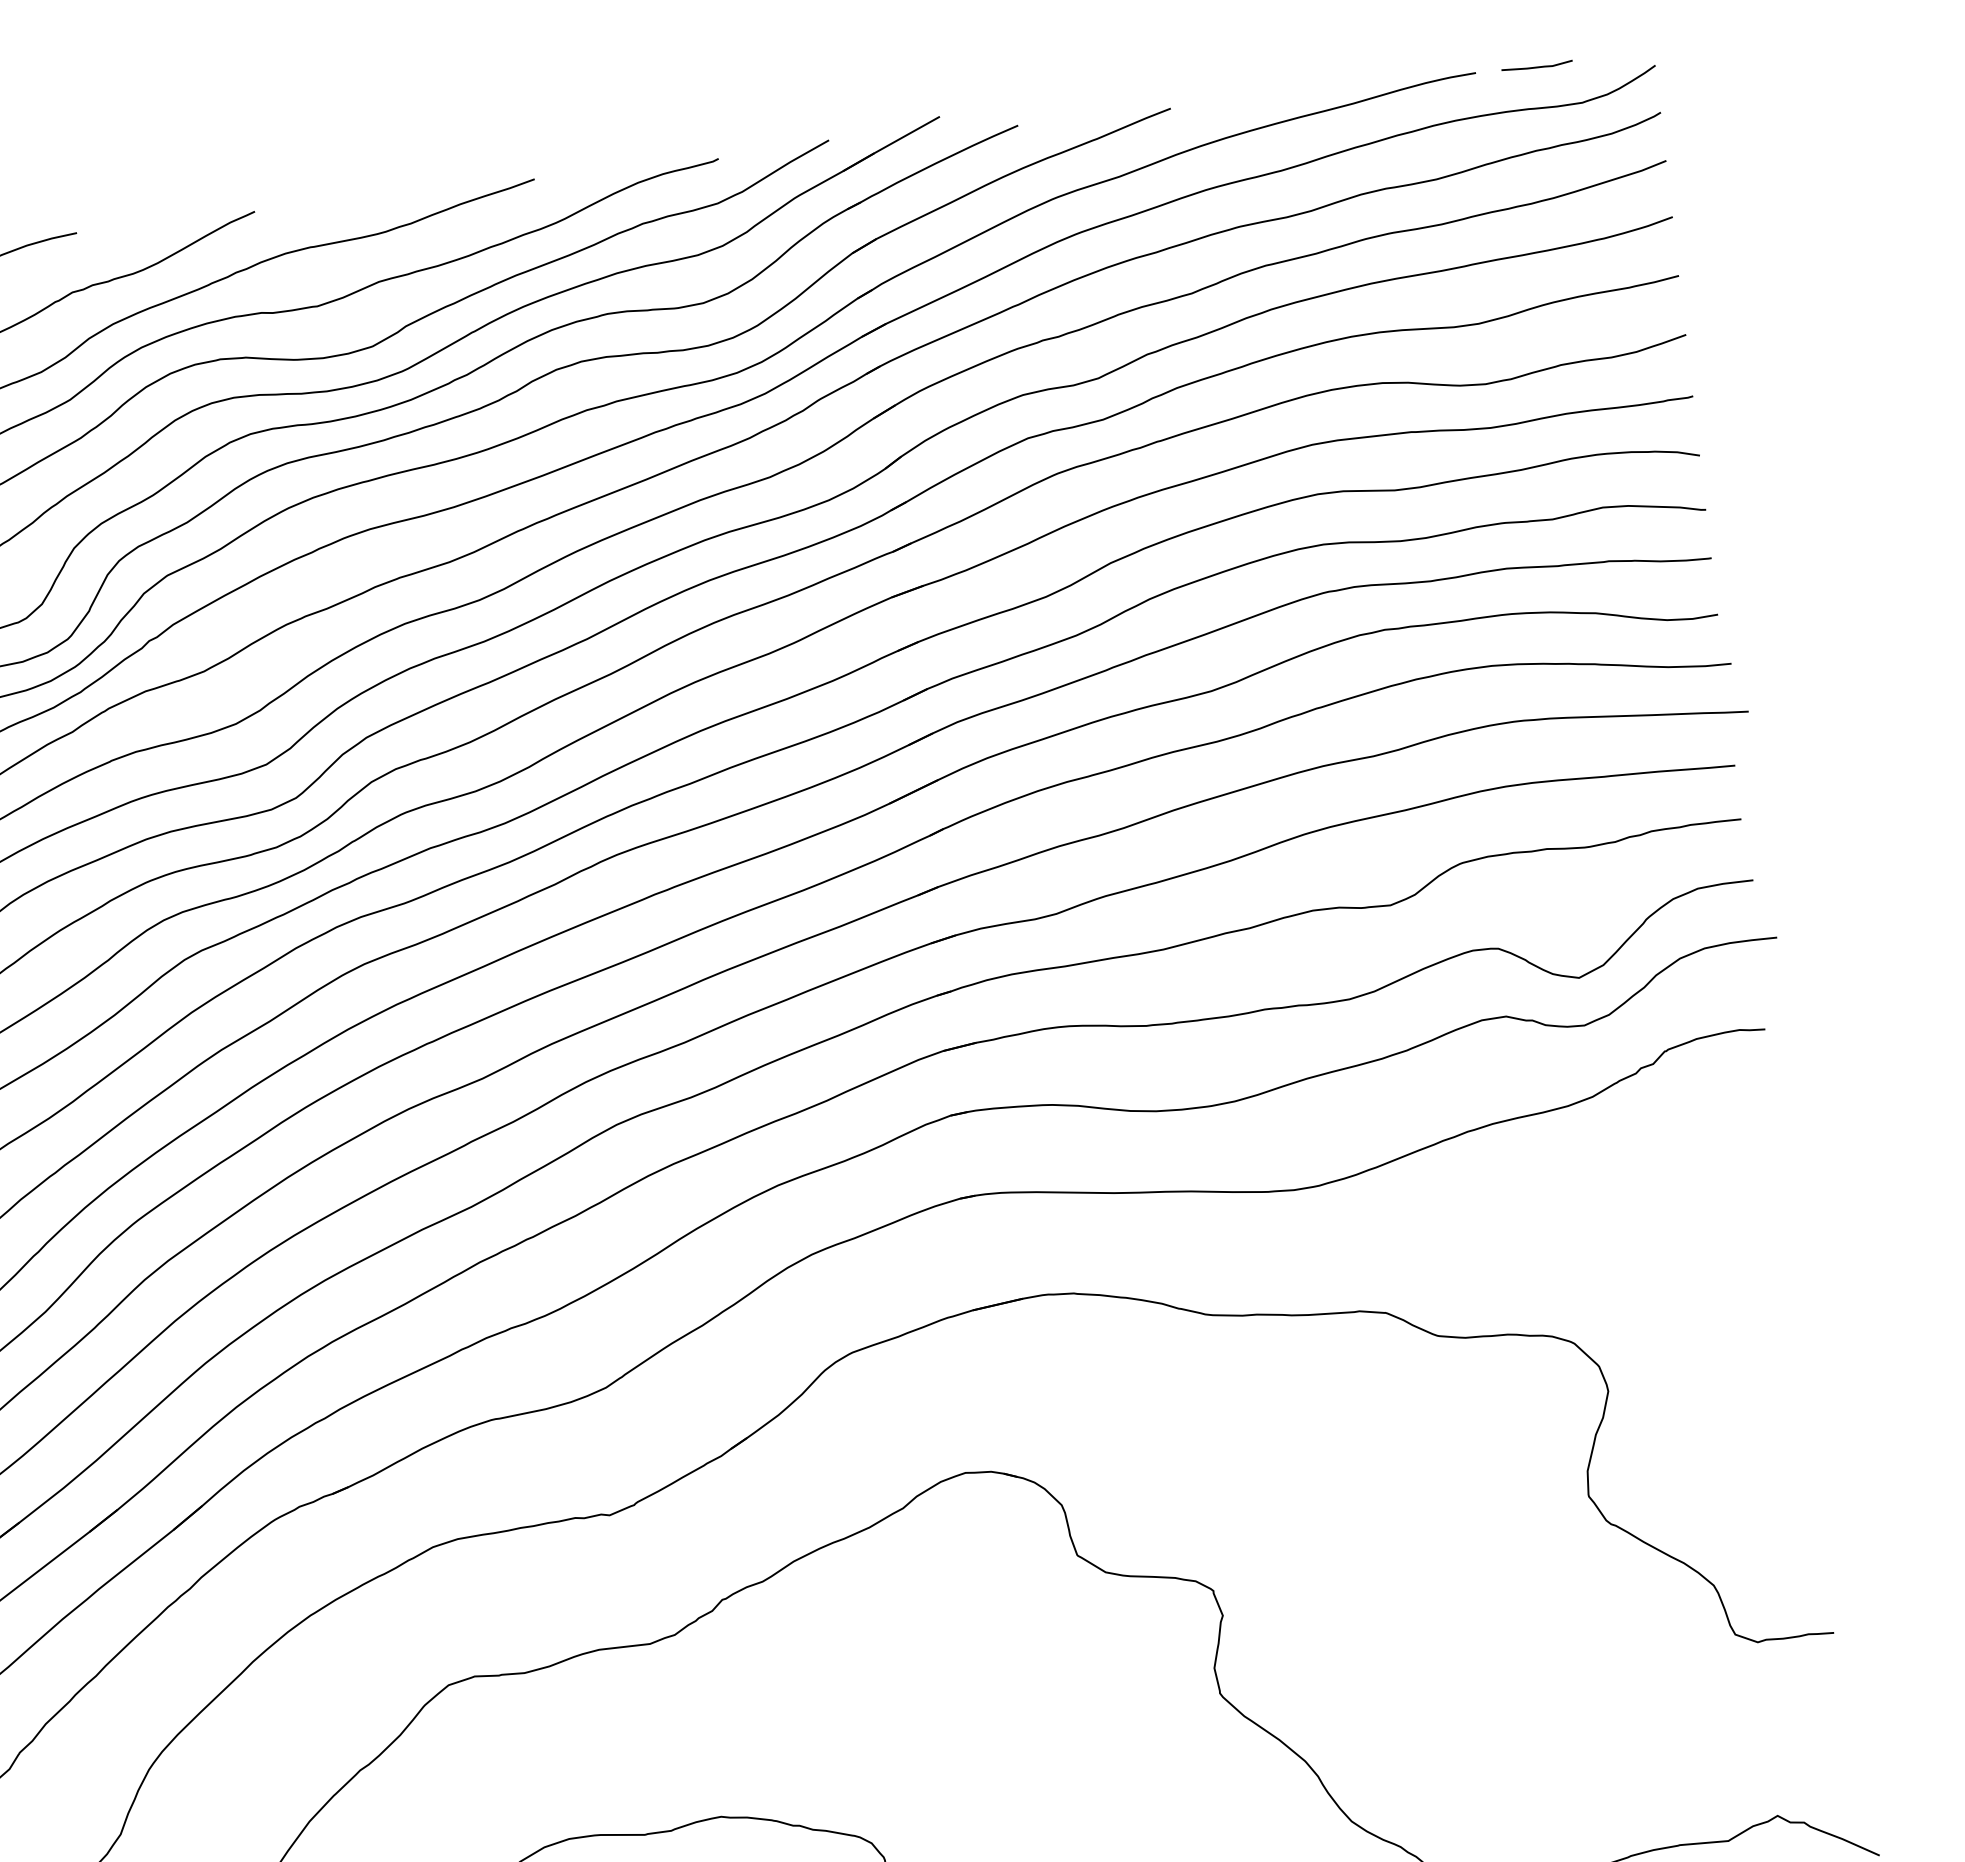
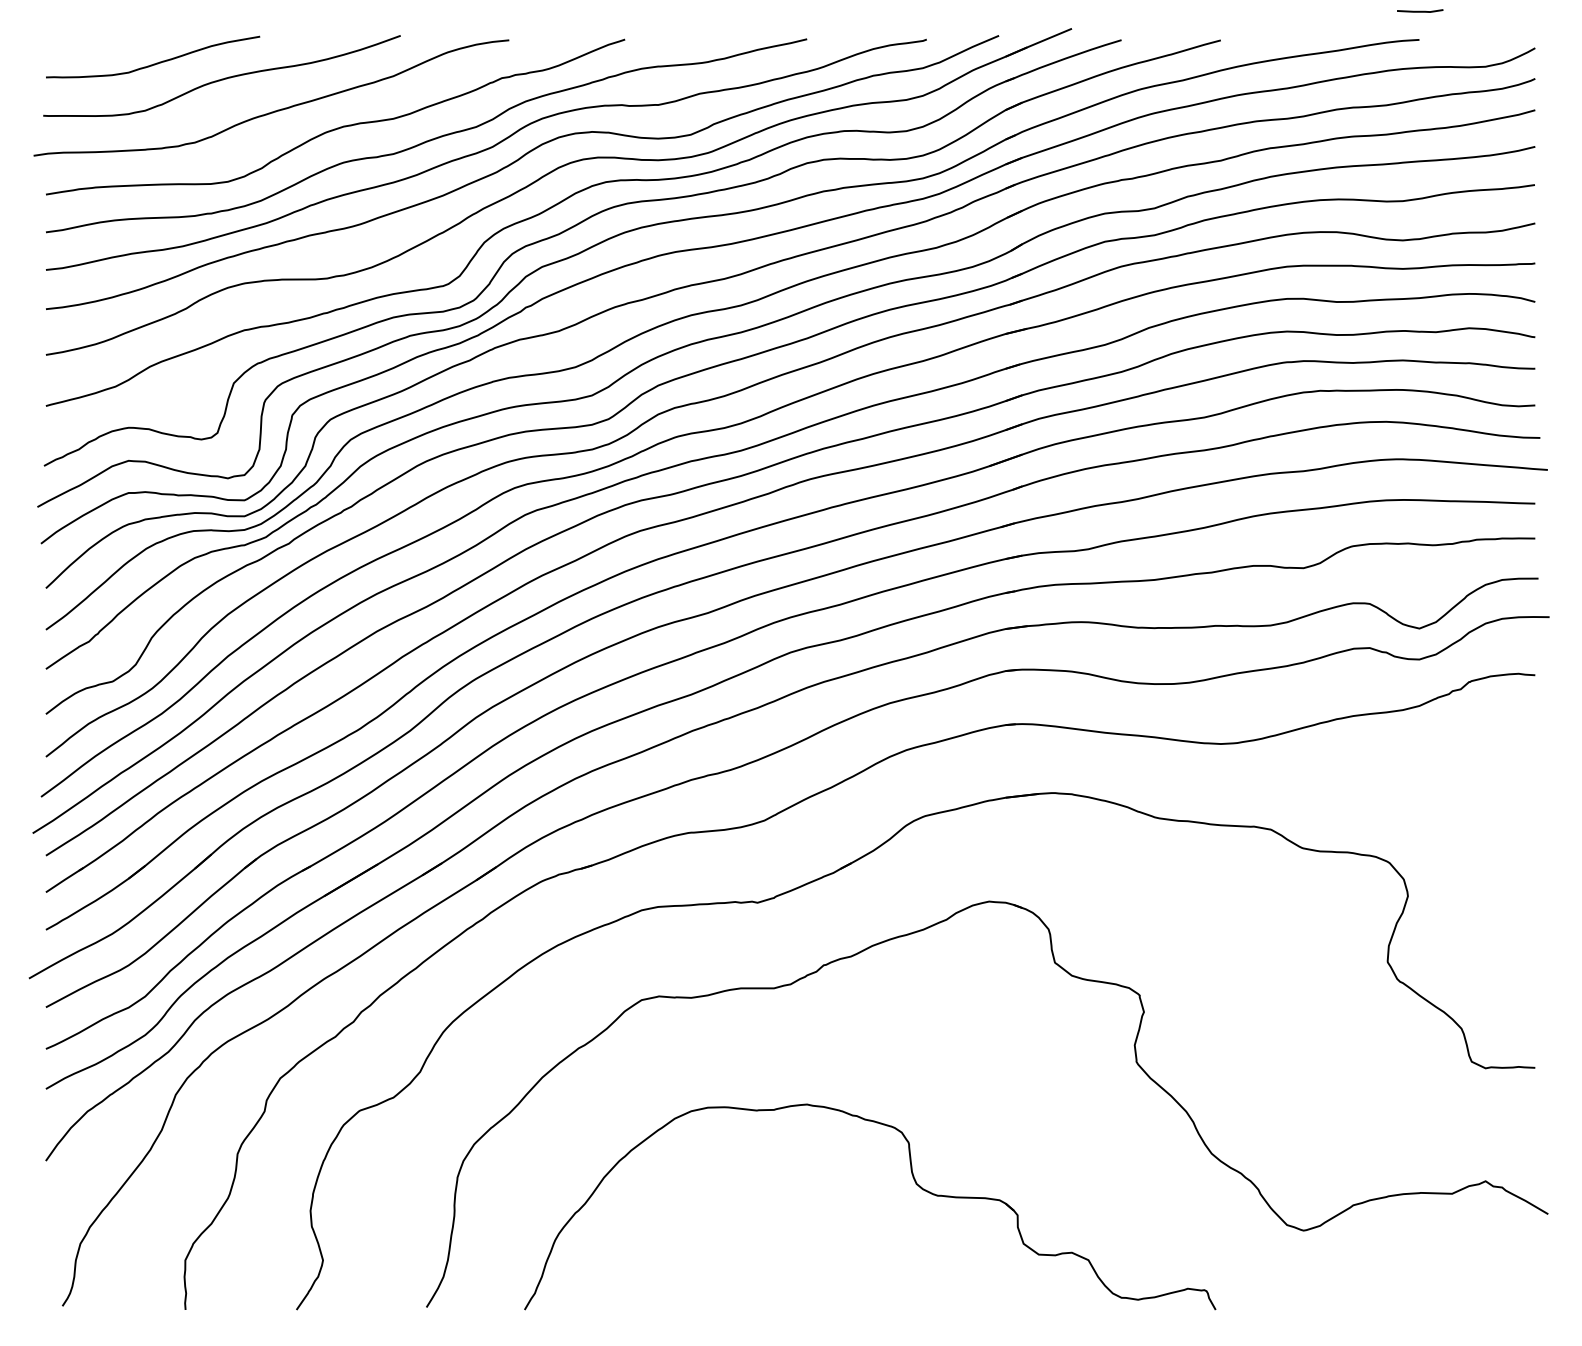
line: (1537, 65) -> (1420, 10), moved

